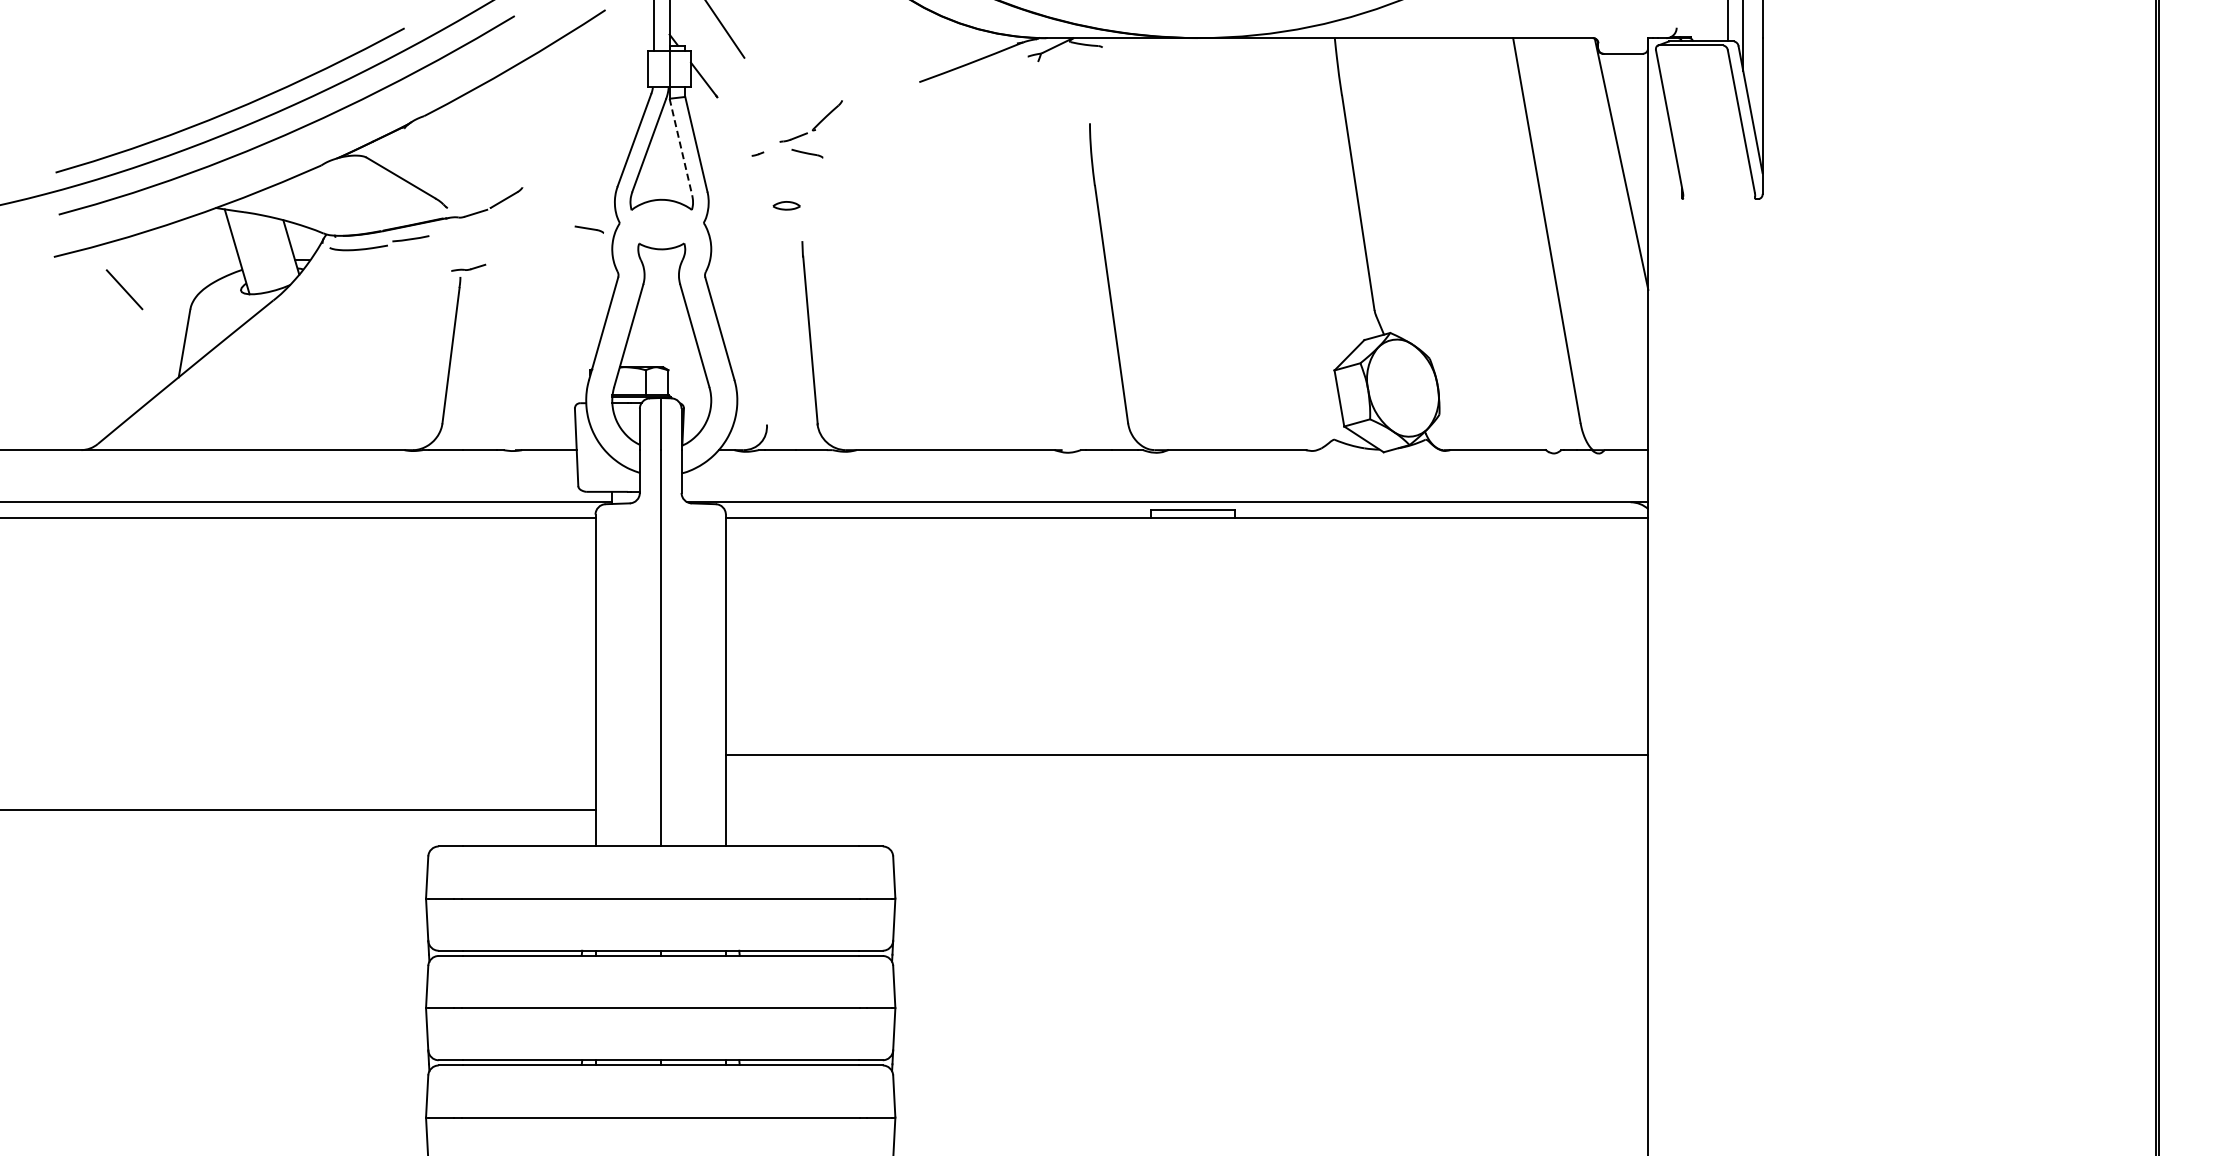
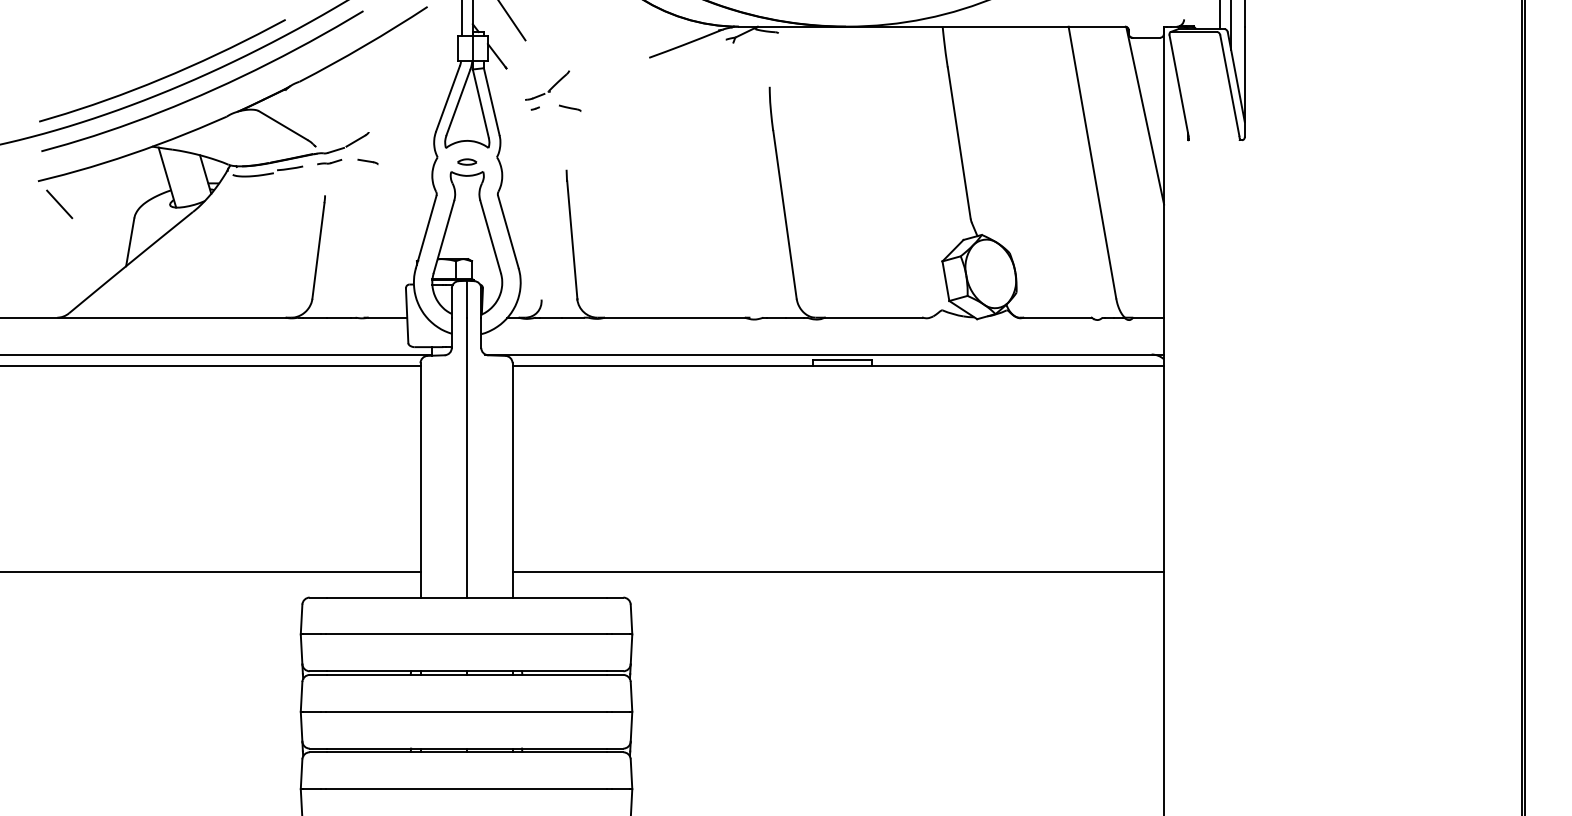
part: (815, 125) -> (550, 88), moved
line: (680, 147) -> (480, 103), dashed -> solid
part: (786, 205) -> (467, 161), moved
part: (588, 229) -> (367, 161), moved
part: (468, 267) -> (329, 161), moved
line: (124, 289) -> (59, 204), moved
line: (1186, 754) -> (837, 571), moved

